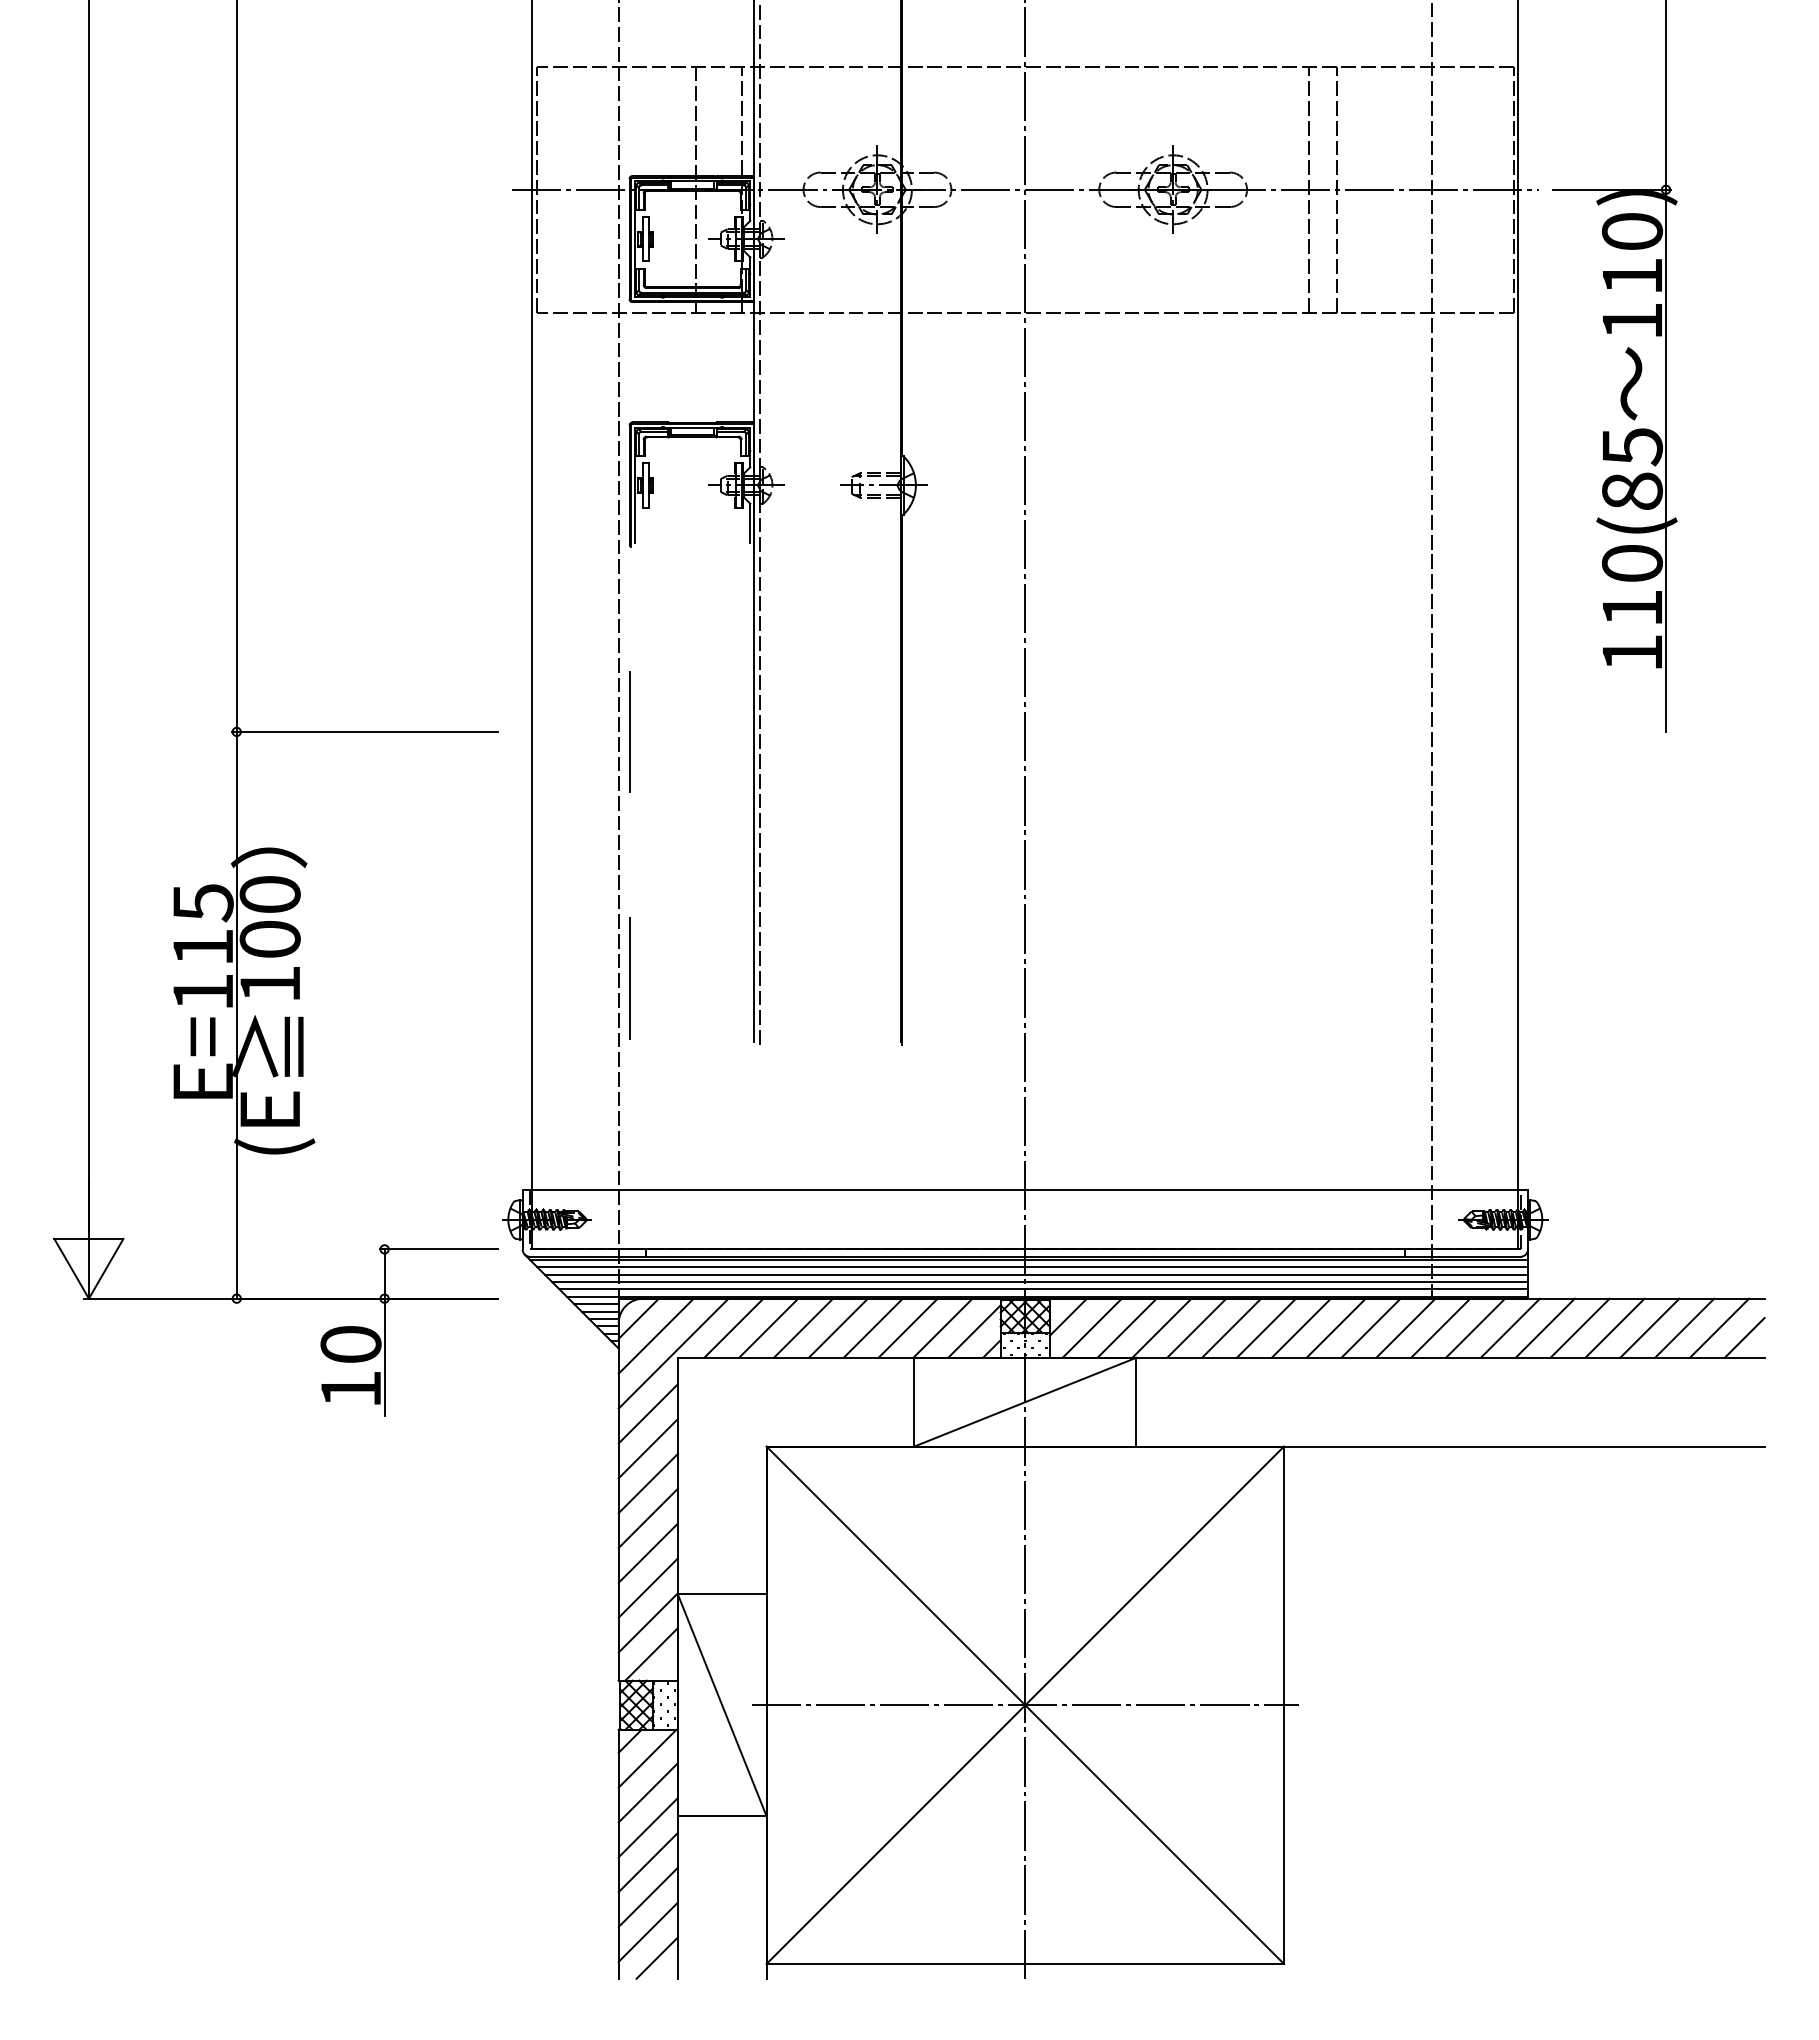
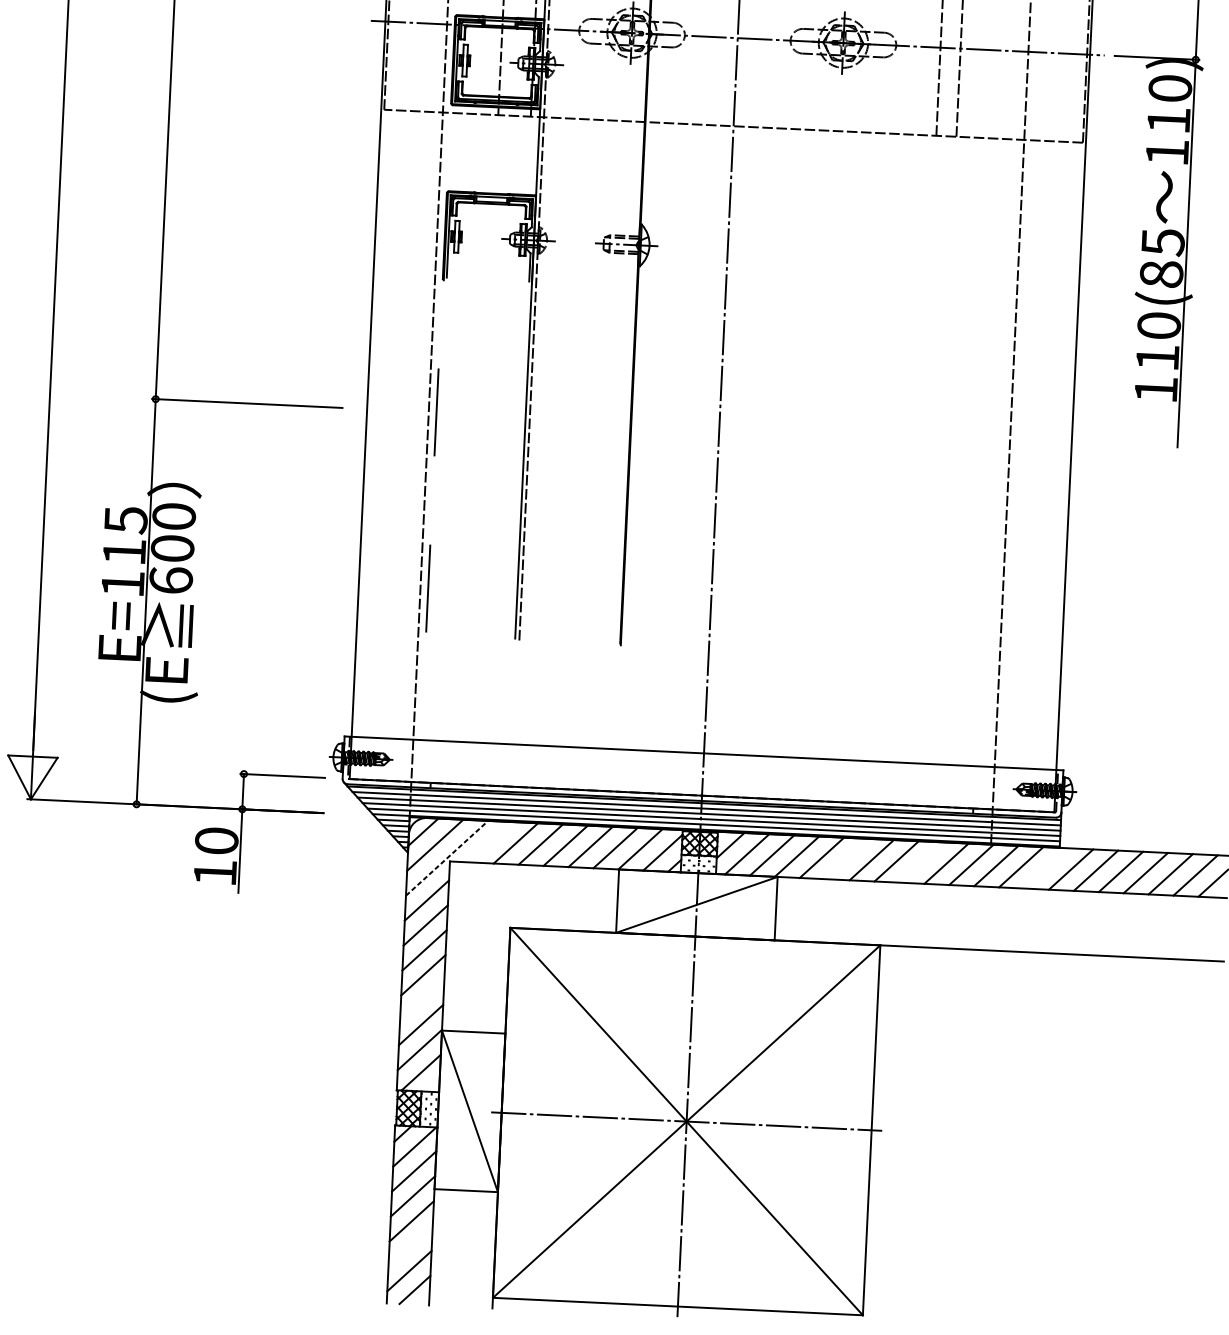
text: (269, 983) -> (170, 580), 100 -> 600
line: (733, 1327) -> (490, 841), removed
line: (1231, 1327) -> (846, 858), removed
line: (1335, 1327) -> (921, 861), removed
line: (1509, 1327) -> (1045, 867), removed
line: (673, 1353) -> (447, 858), solid -> dashed
line: (647, 1552) -> (421, 999), removed
line: (647, 1896) -> (410, 1245), removed

